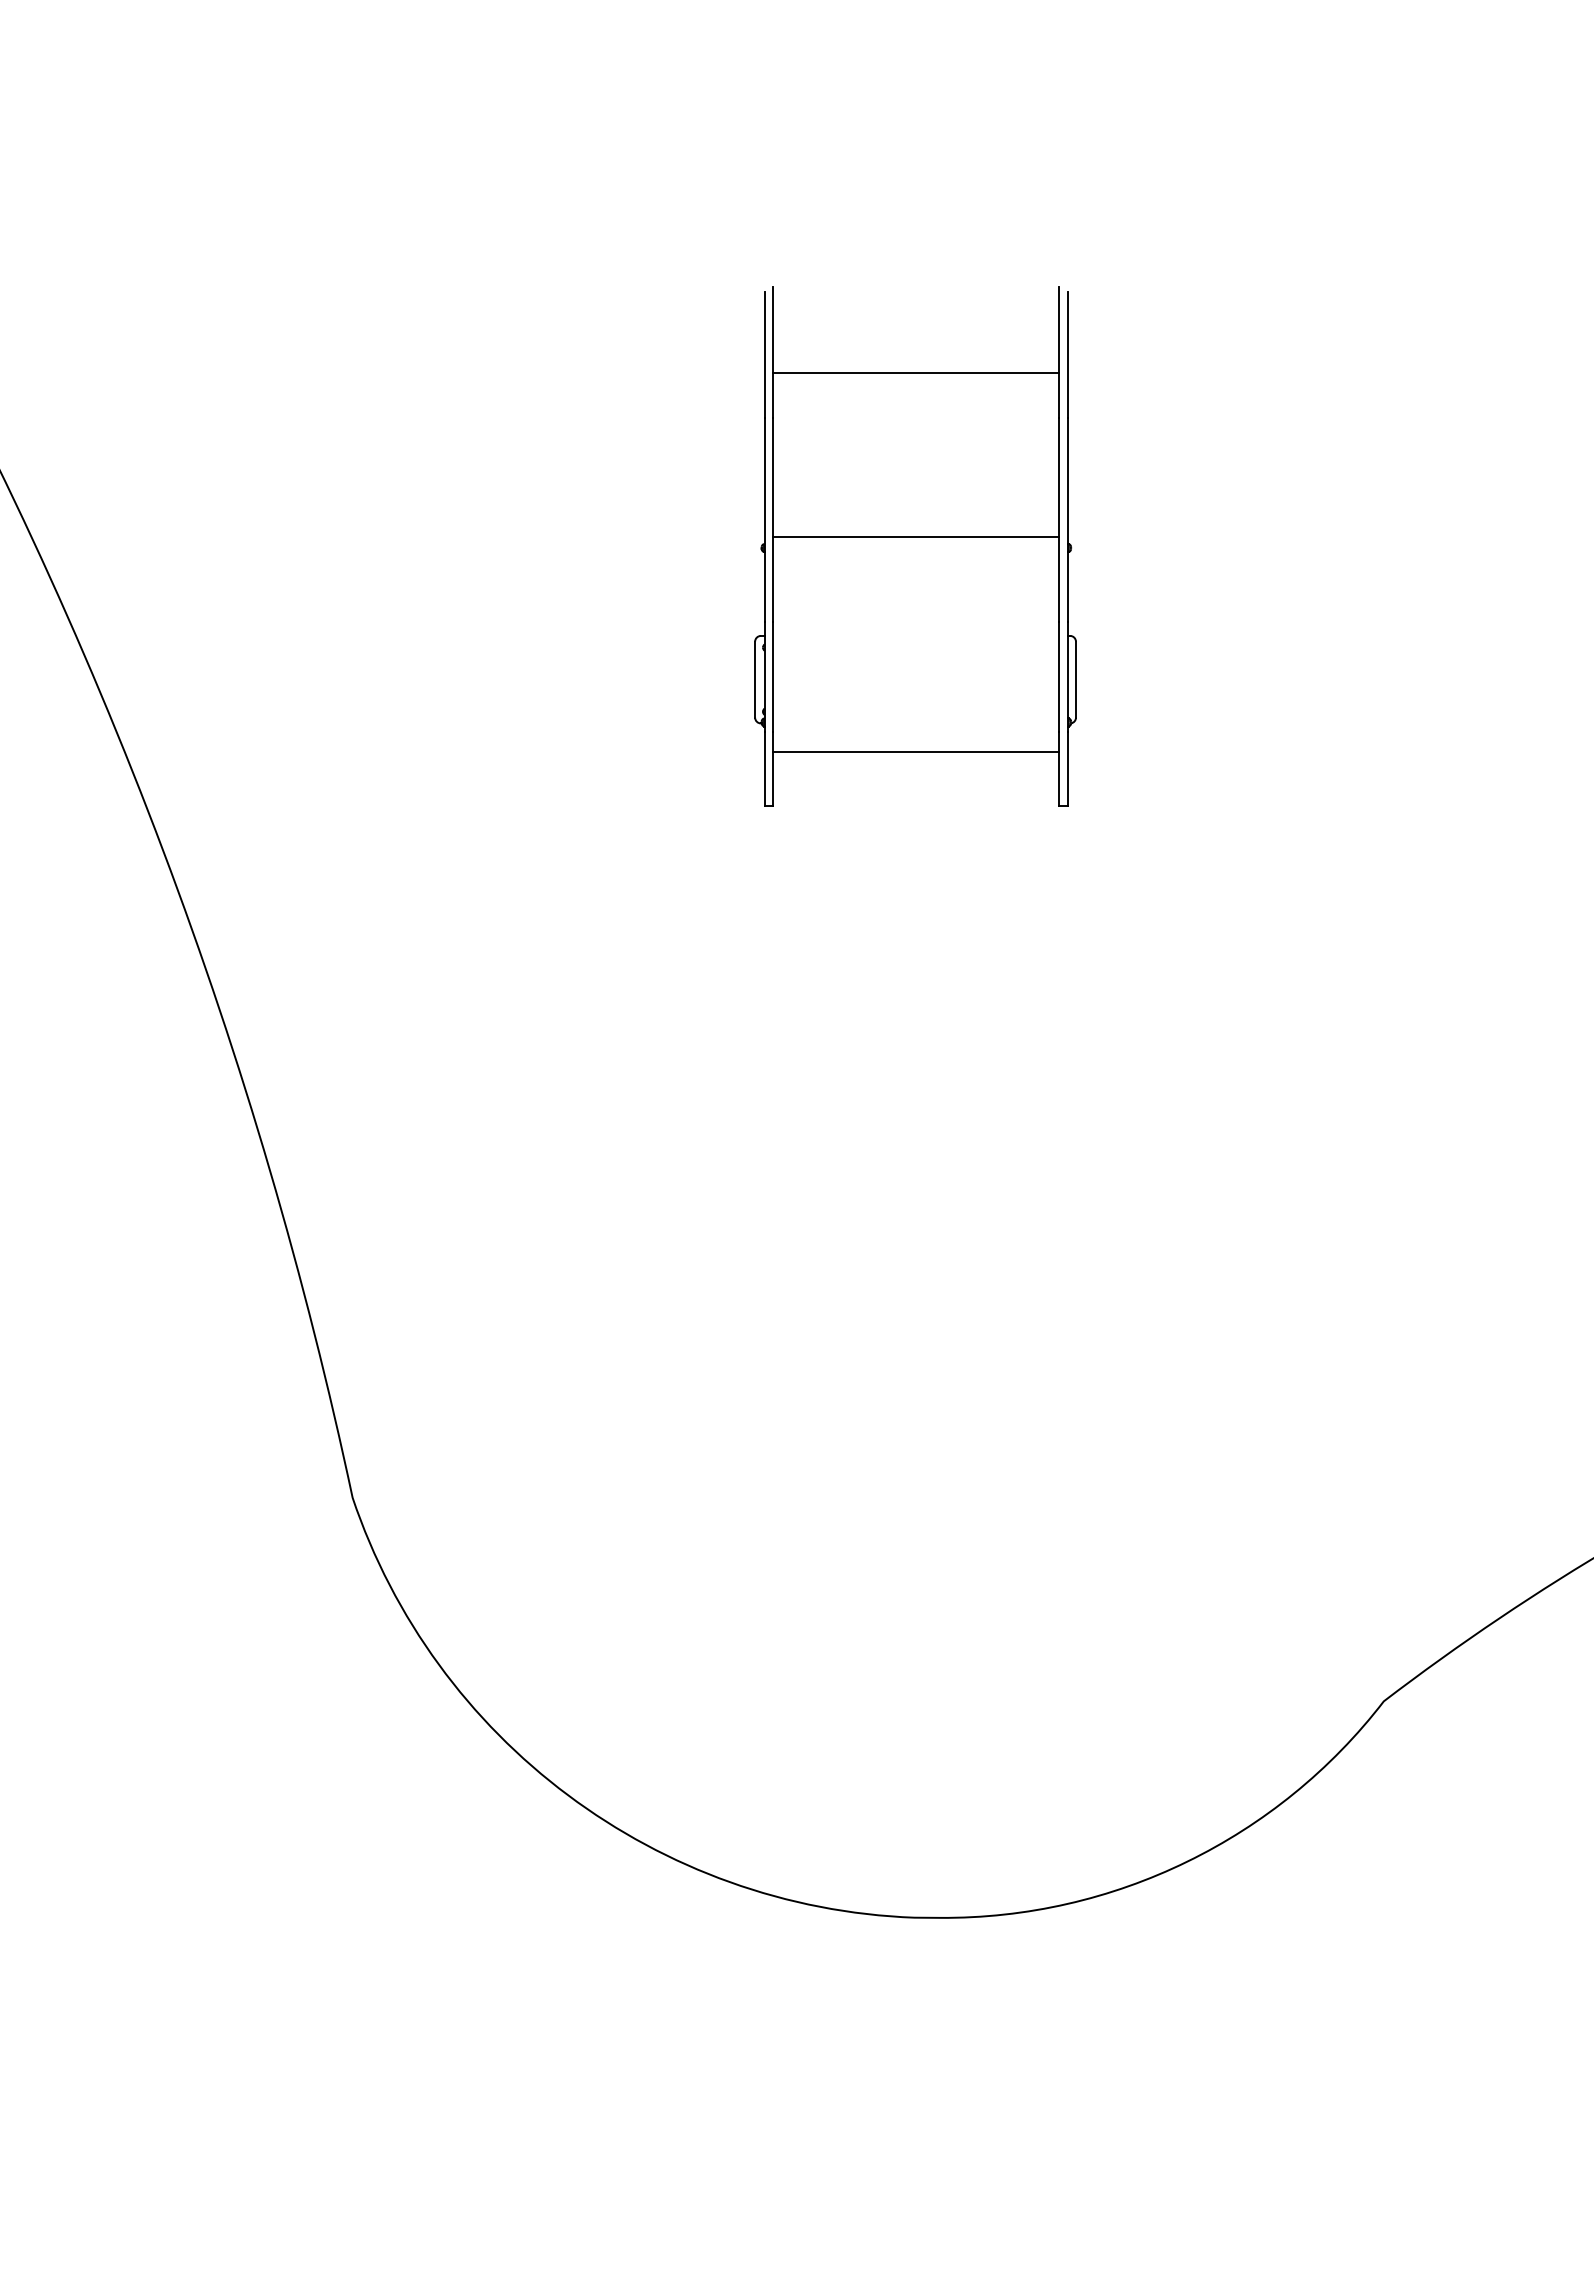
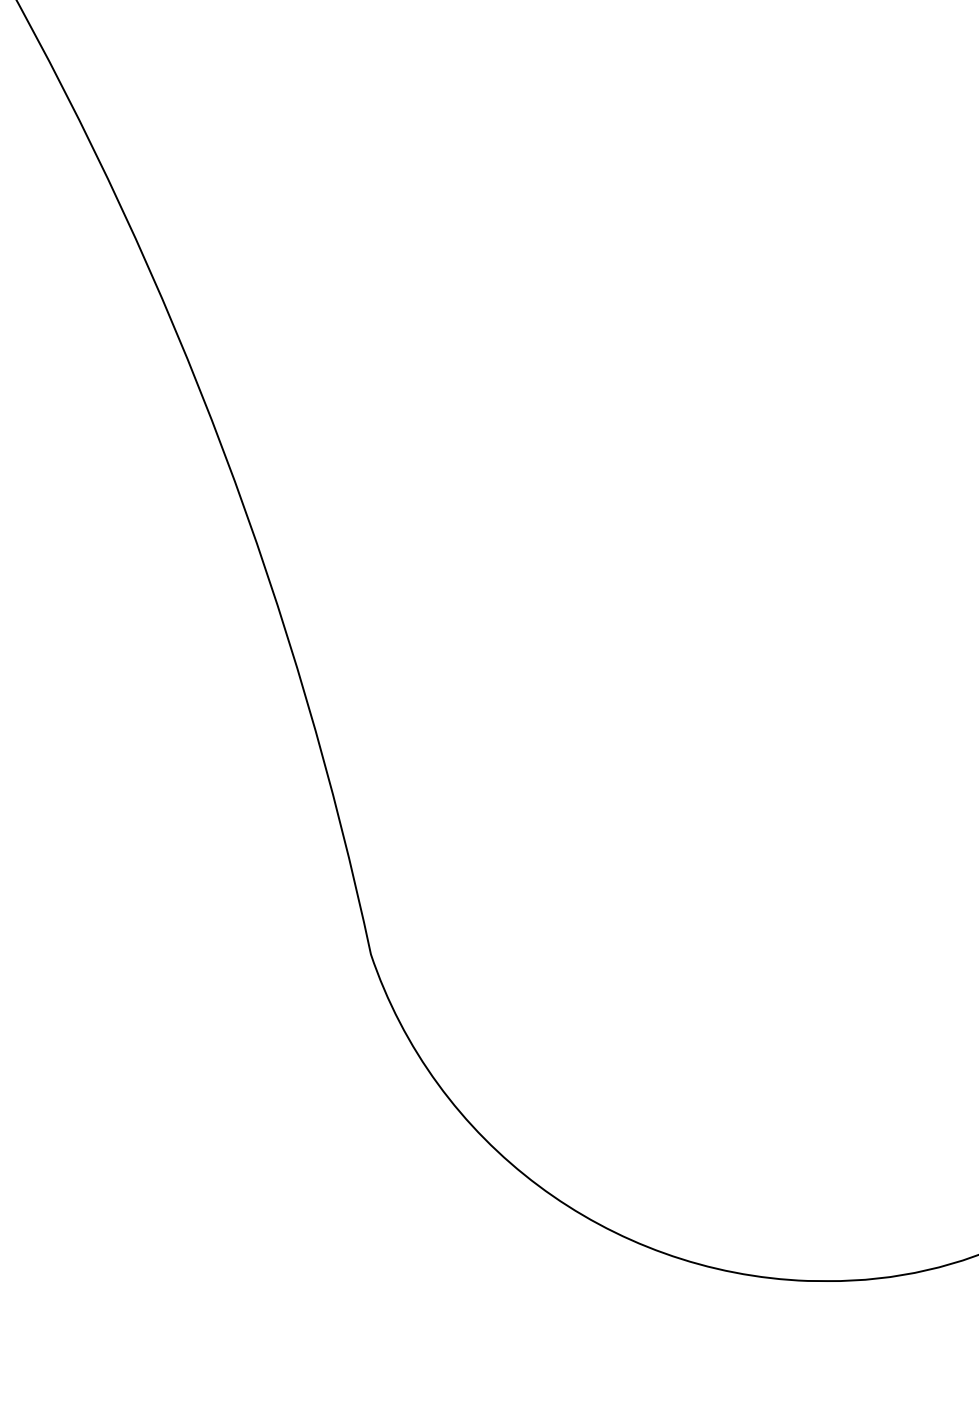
part: (915, 546) -> (808, 214), removed

